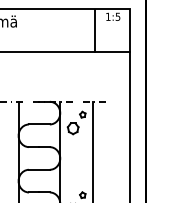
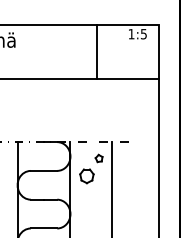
line: (94, 30) -> (96, 51), moved

